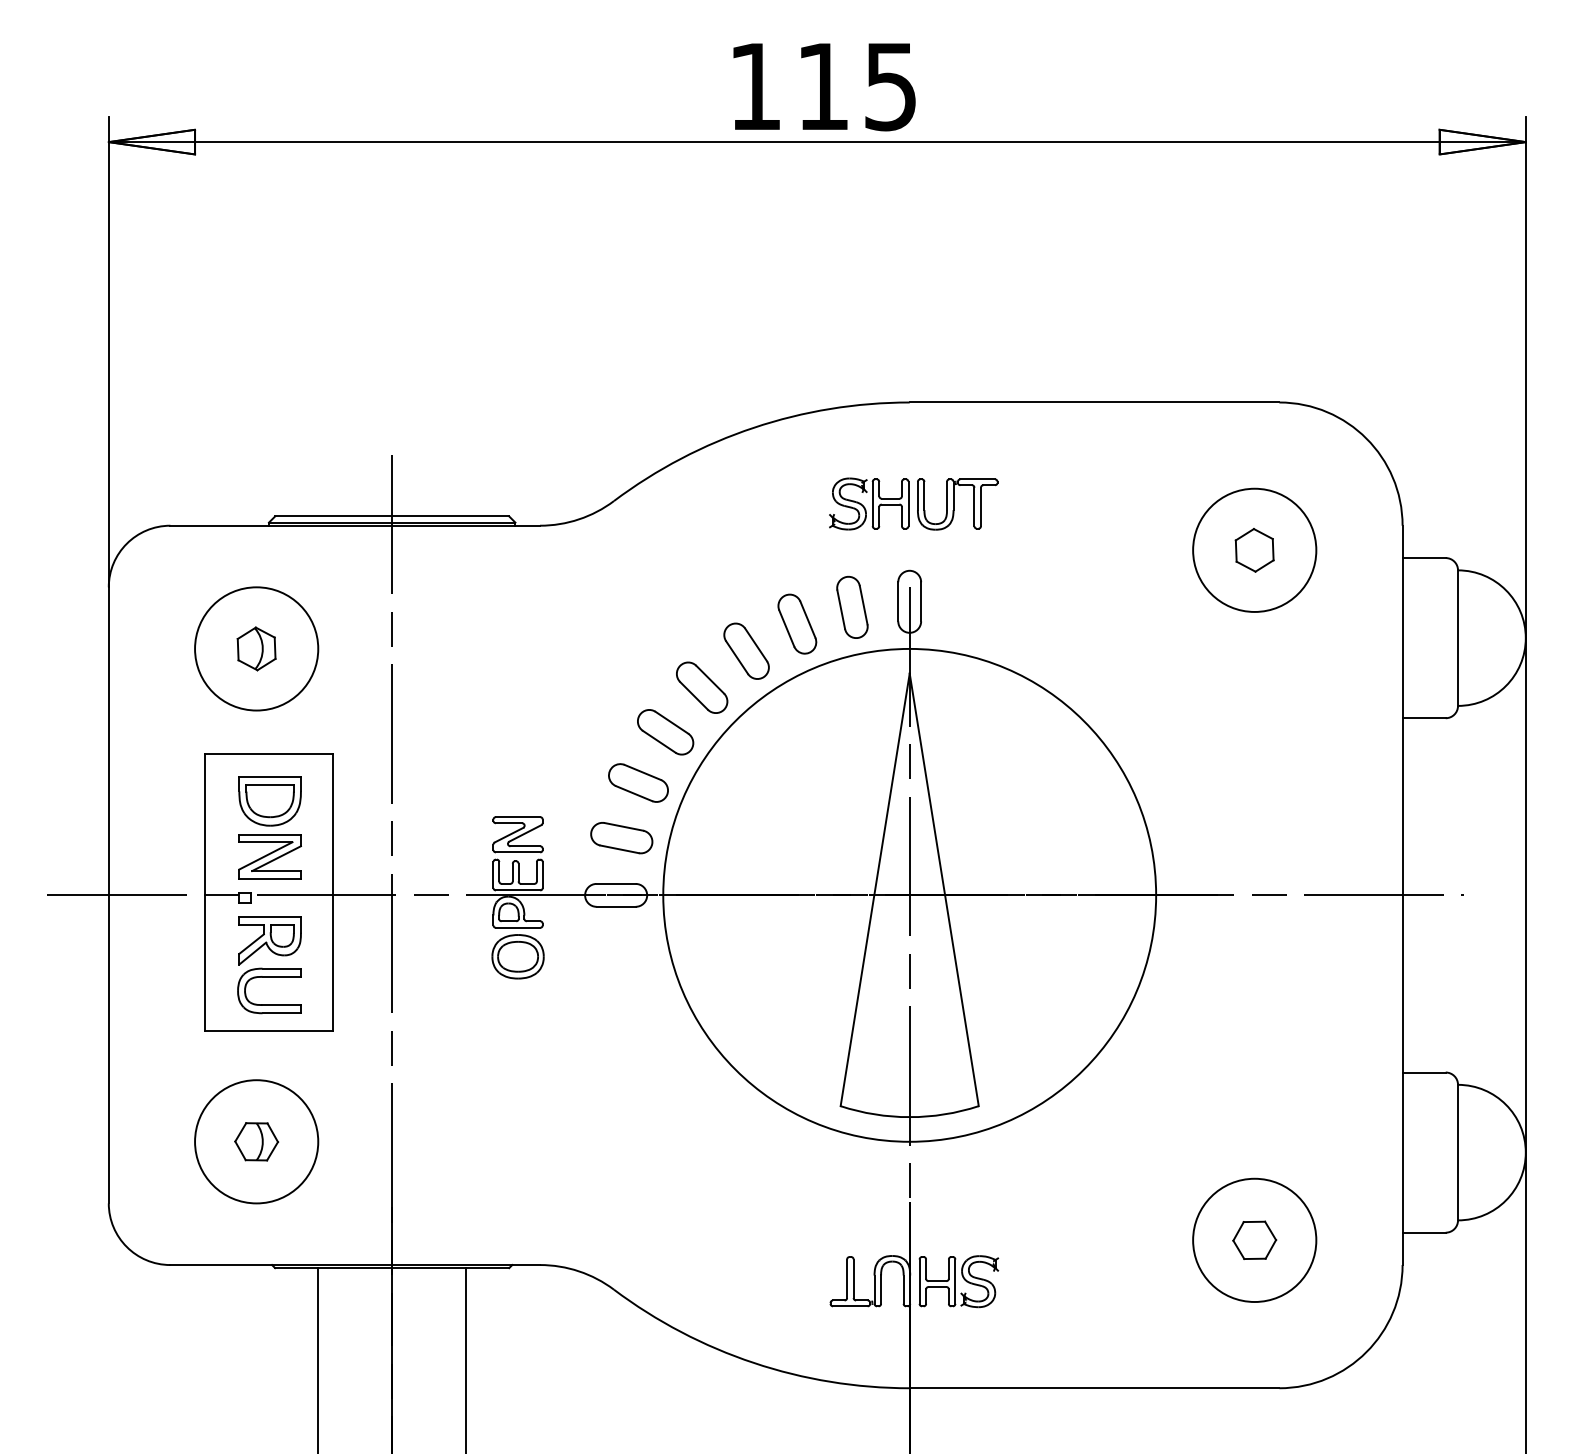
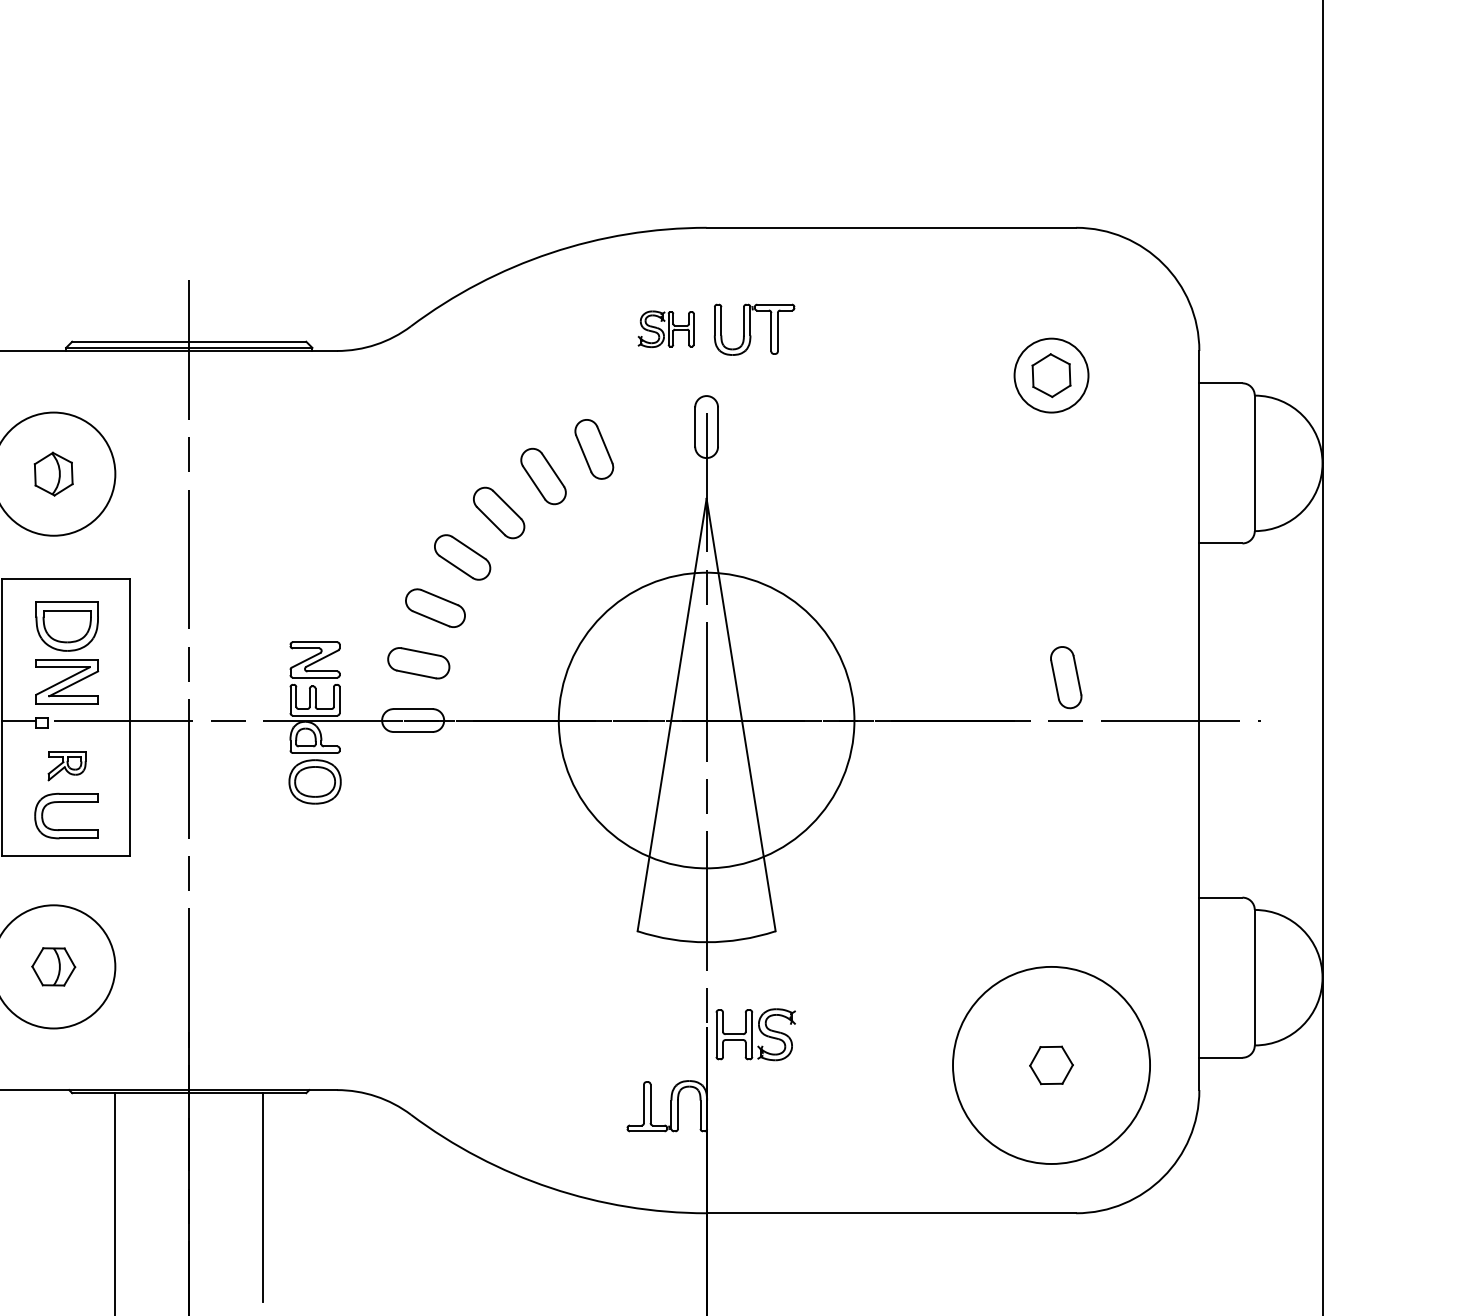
part: (869, 503) -> (666, 328), size x0.7
circle: (1254, 549) -> (1051, 374), size x0.6
part: (852, 606) -> (1066, 676), moved
circle: (909, 894) -> (706, 719), size x0.6
part: (269, 940) -> (66, 765), size x0.6
circle: (1254, 1240) -> (1051, 1065), size x1.6
part: (958, 1281) -> (755, 1034), moved

